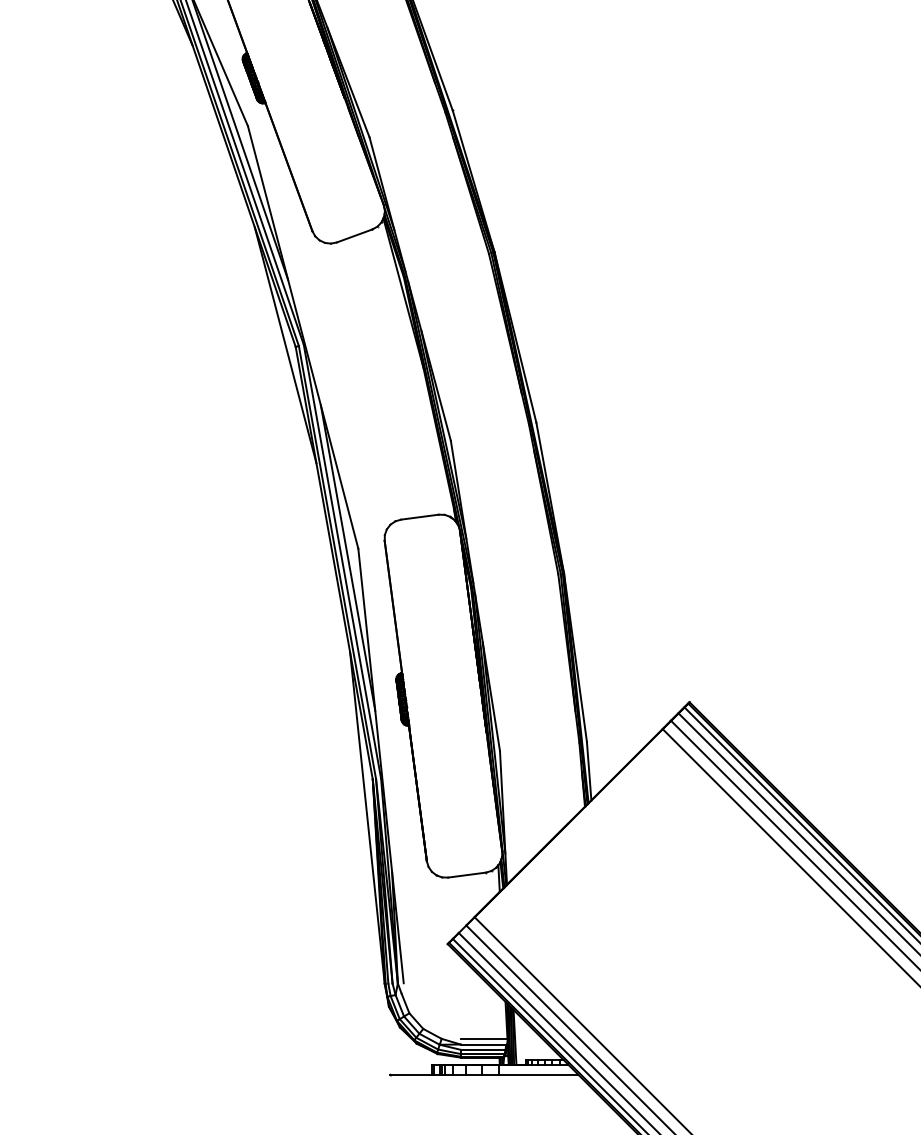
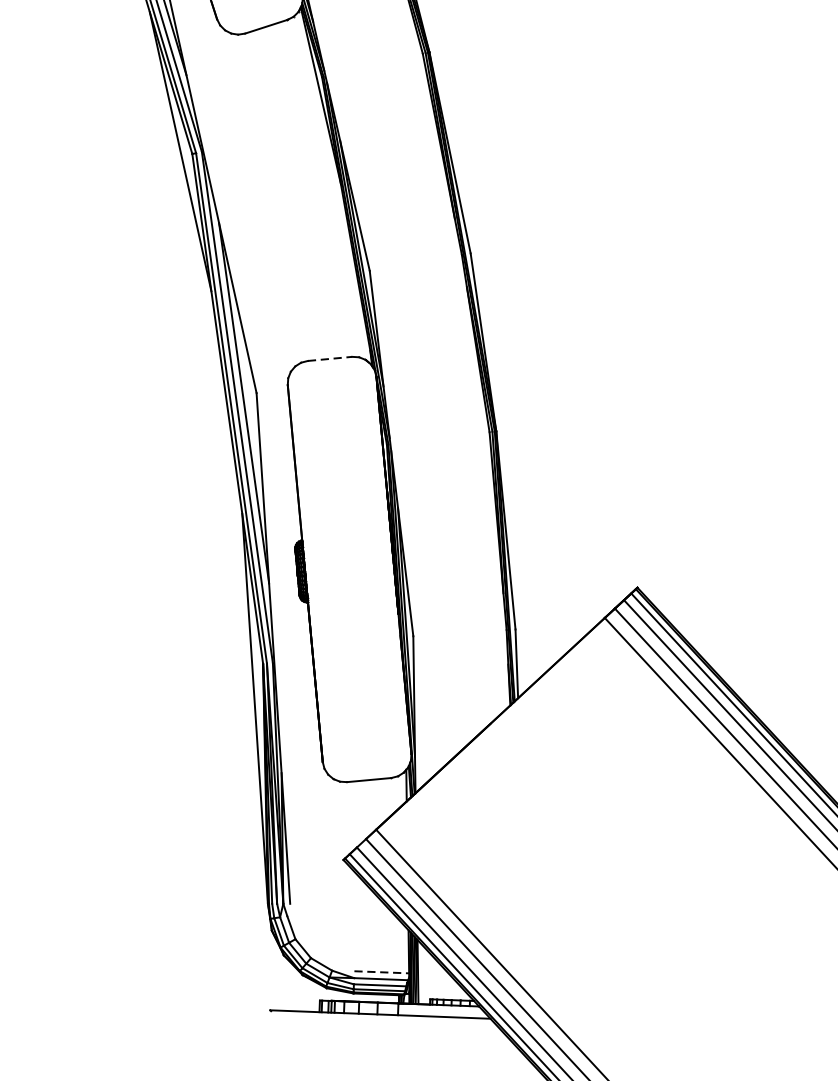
line: (420, 517) -> (330, 359), solid -> dashed
line: (484, 1038) -> (382, 972), solid -> dashed

